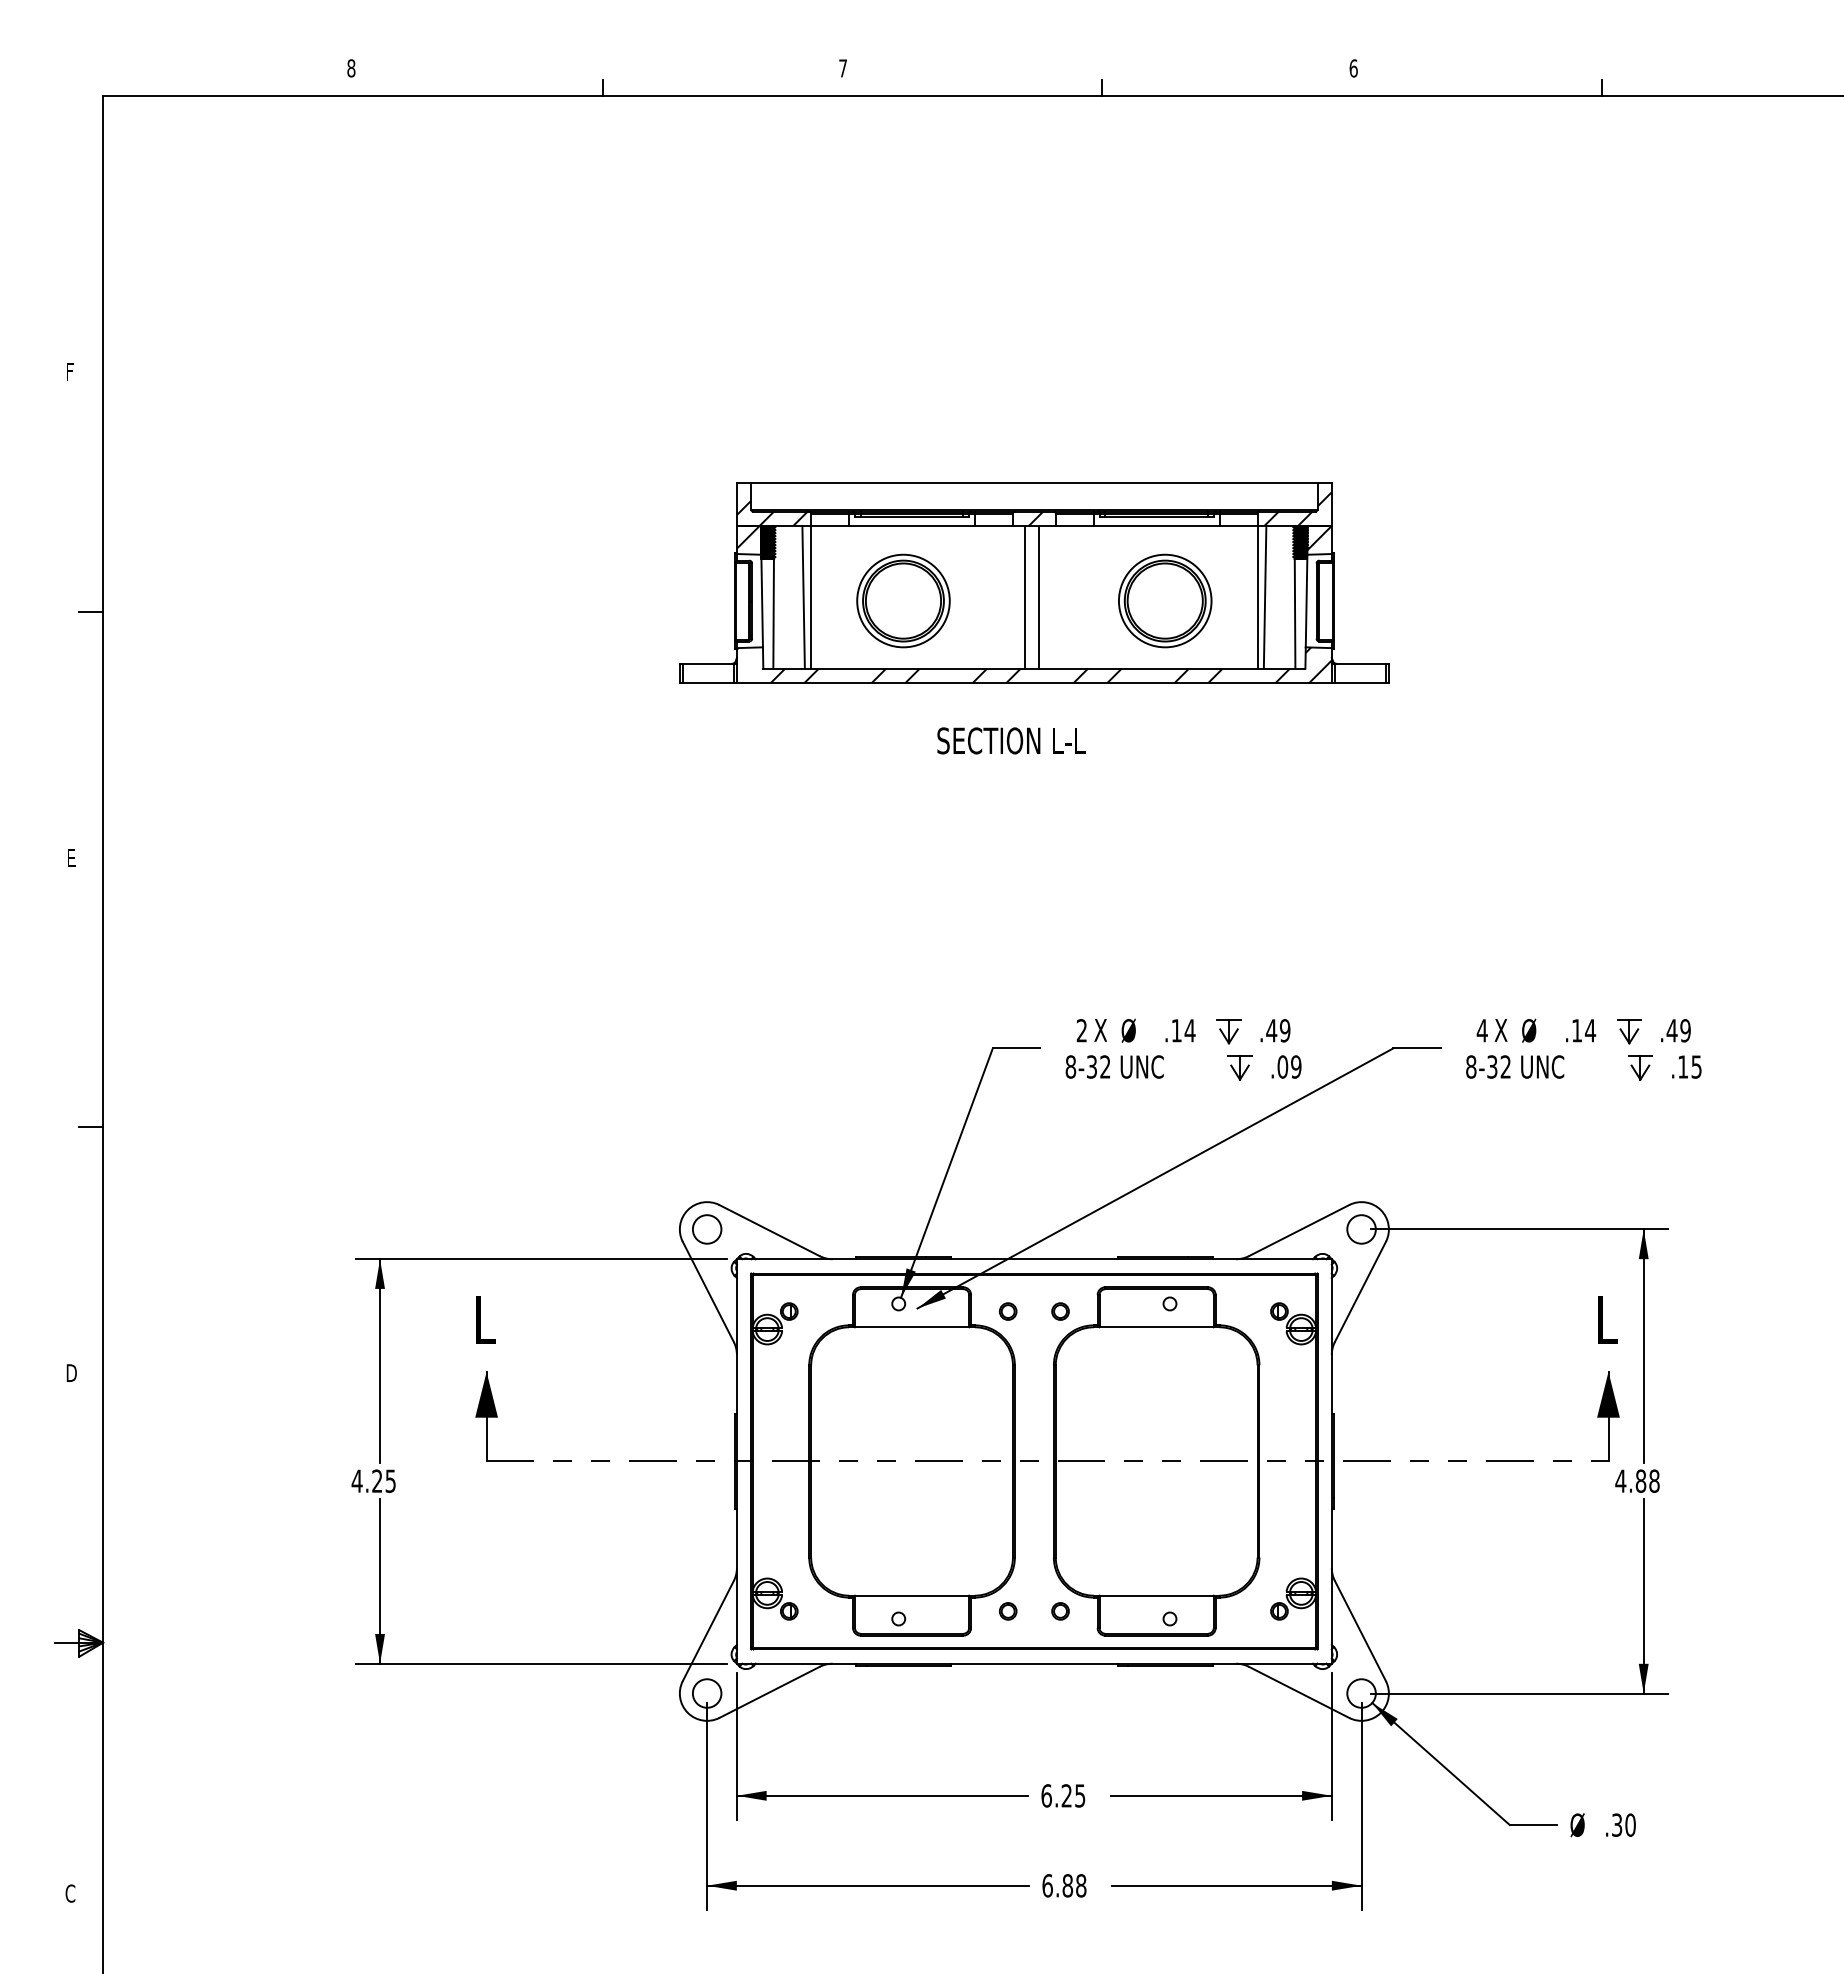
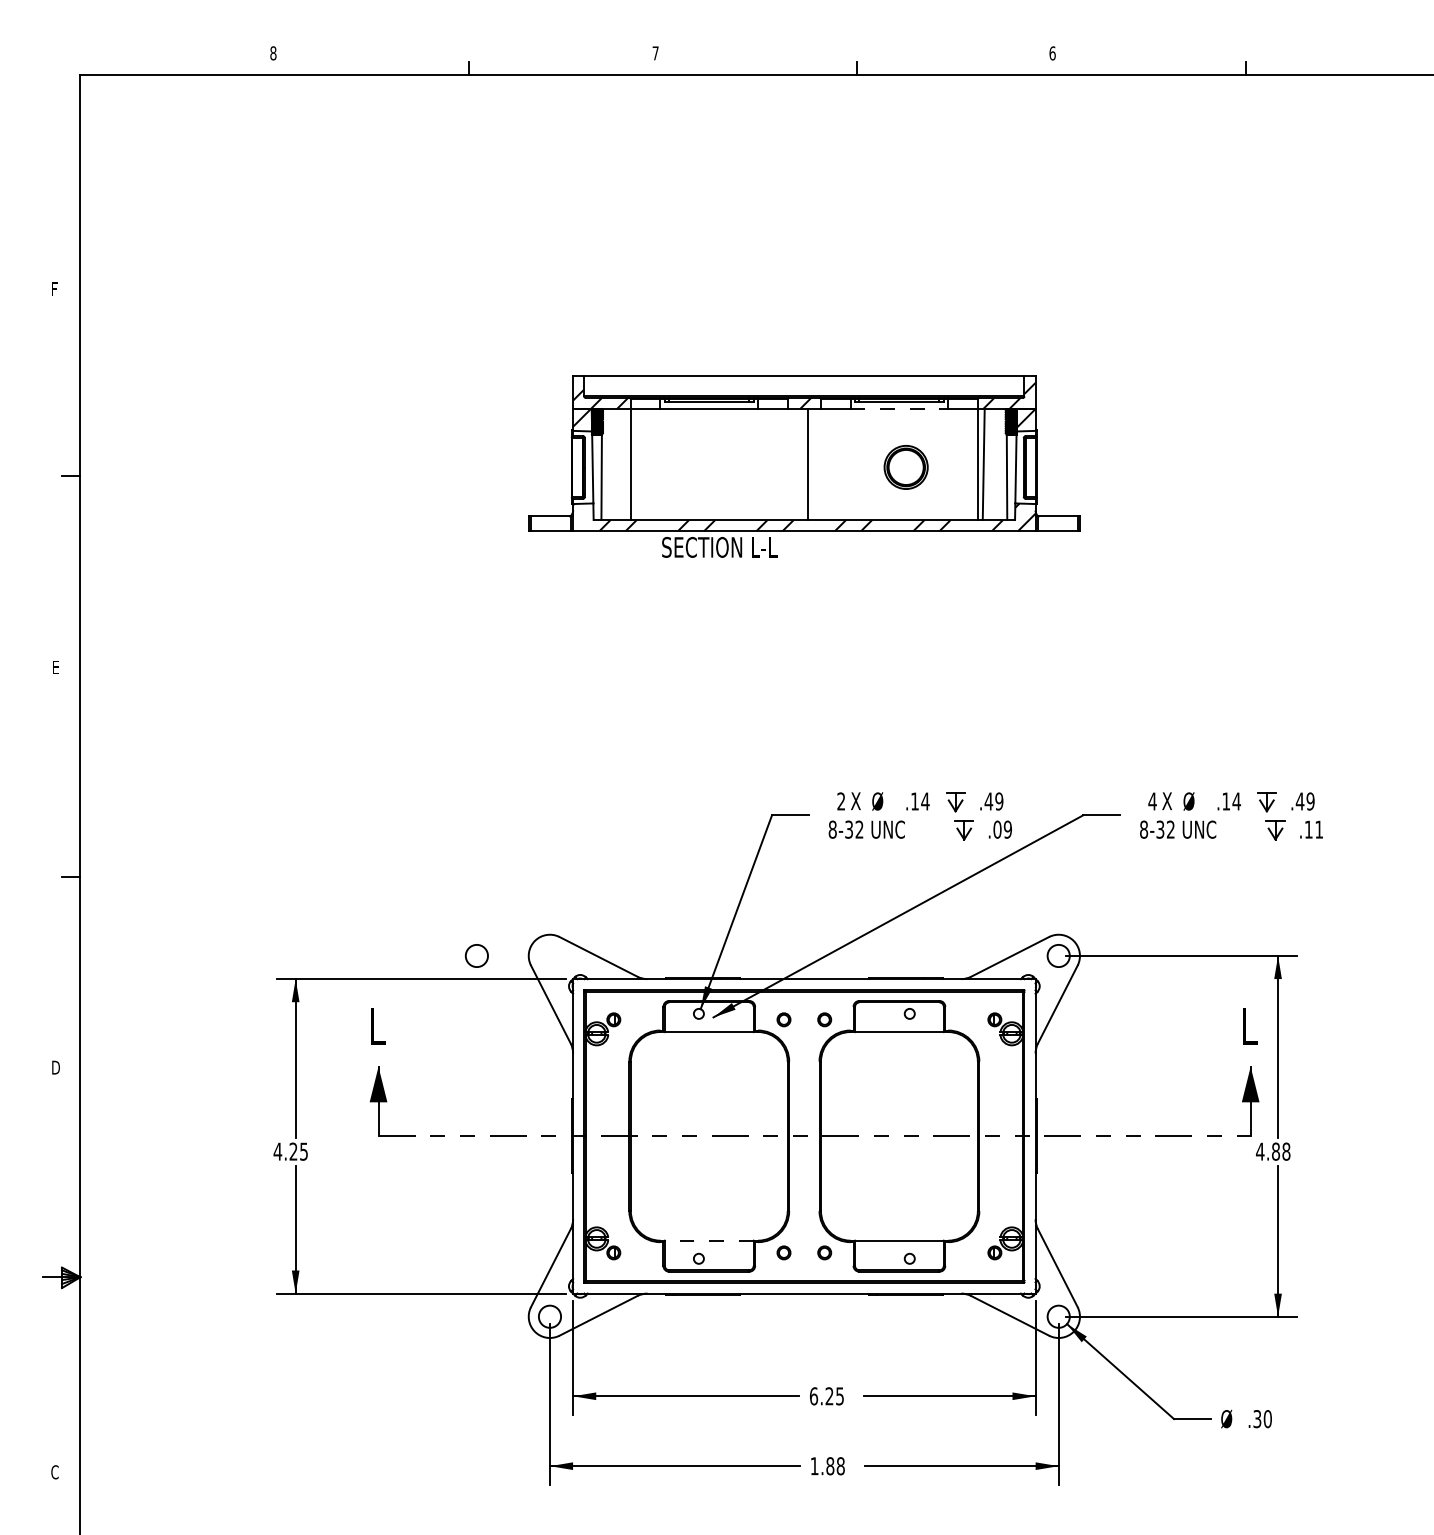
line: (1156, 525) -> (899, 408), solid -> dashed
line: (803, 596) -> (624, 463), removed
line: (1025, 596) -> (797, 463), removed
part: (903, 600) -> (702, 467), removed
part: (1165, 600) -> (906, 467), size x0.6
text: (1011, 740) -> (719, 547), moved
text: (1696, 1066) -> (1319, 829), .15 -> .11
circle: (707, 1229) -> (477, 956), moved
line: (911, 1595) -> (708, 1240), solid -> dashed
text: (1047, 1885) -> (814, 1465), 6.88 -> 1.88

